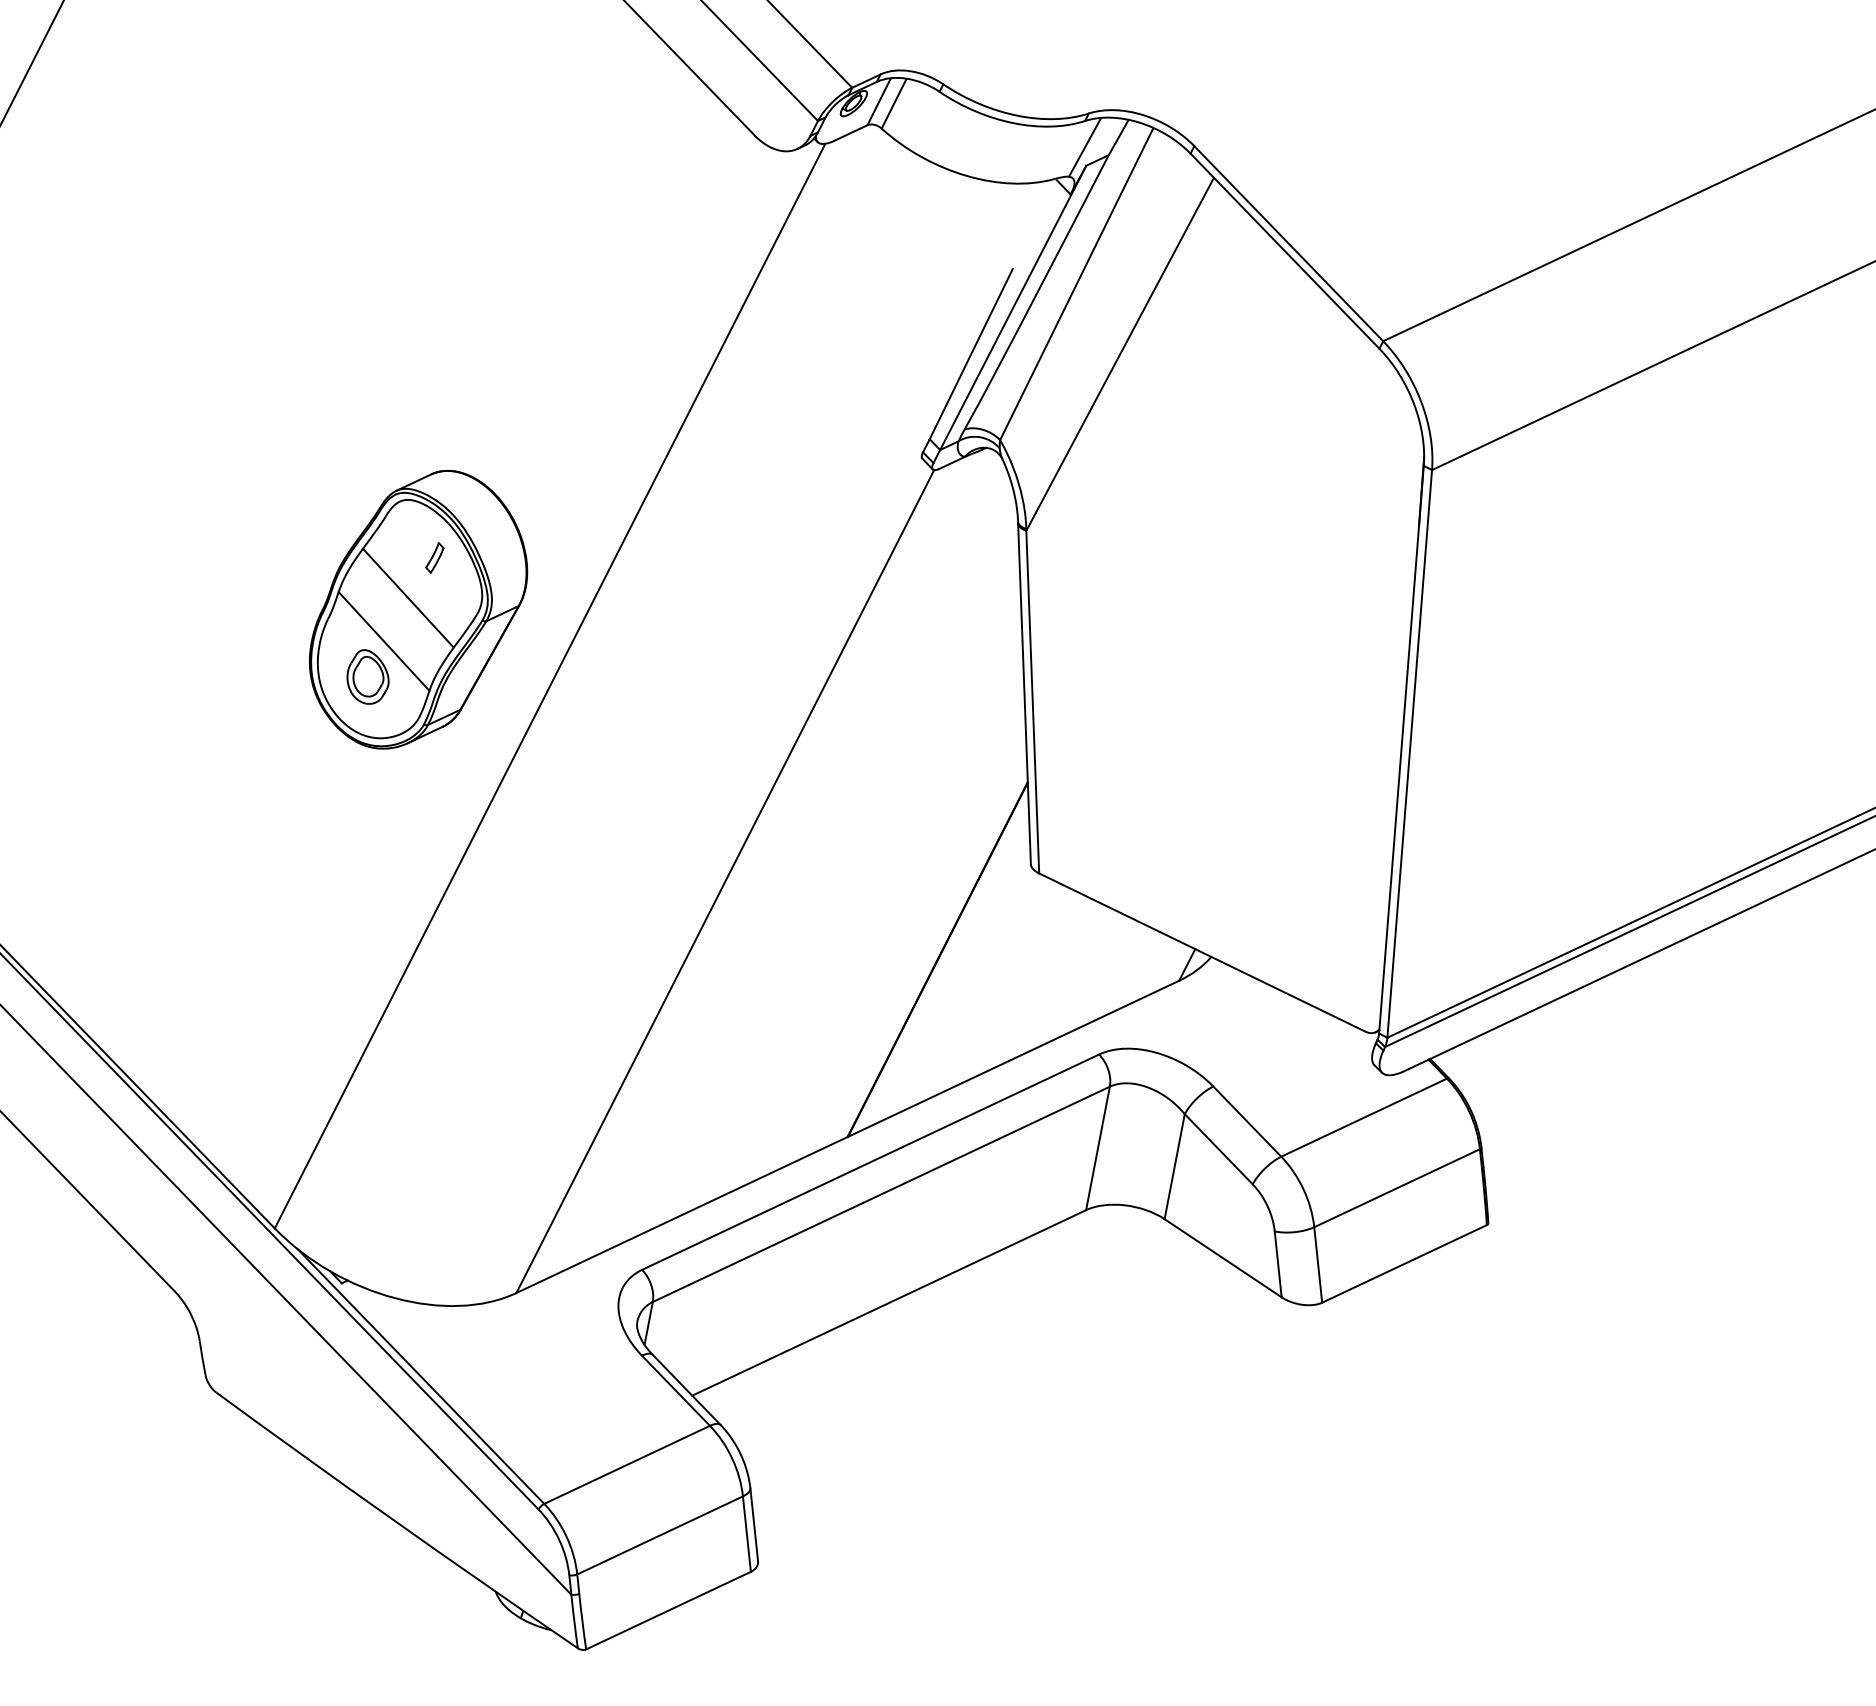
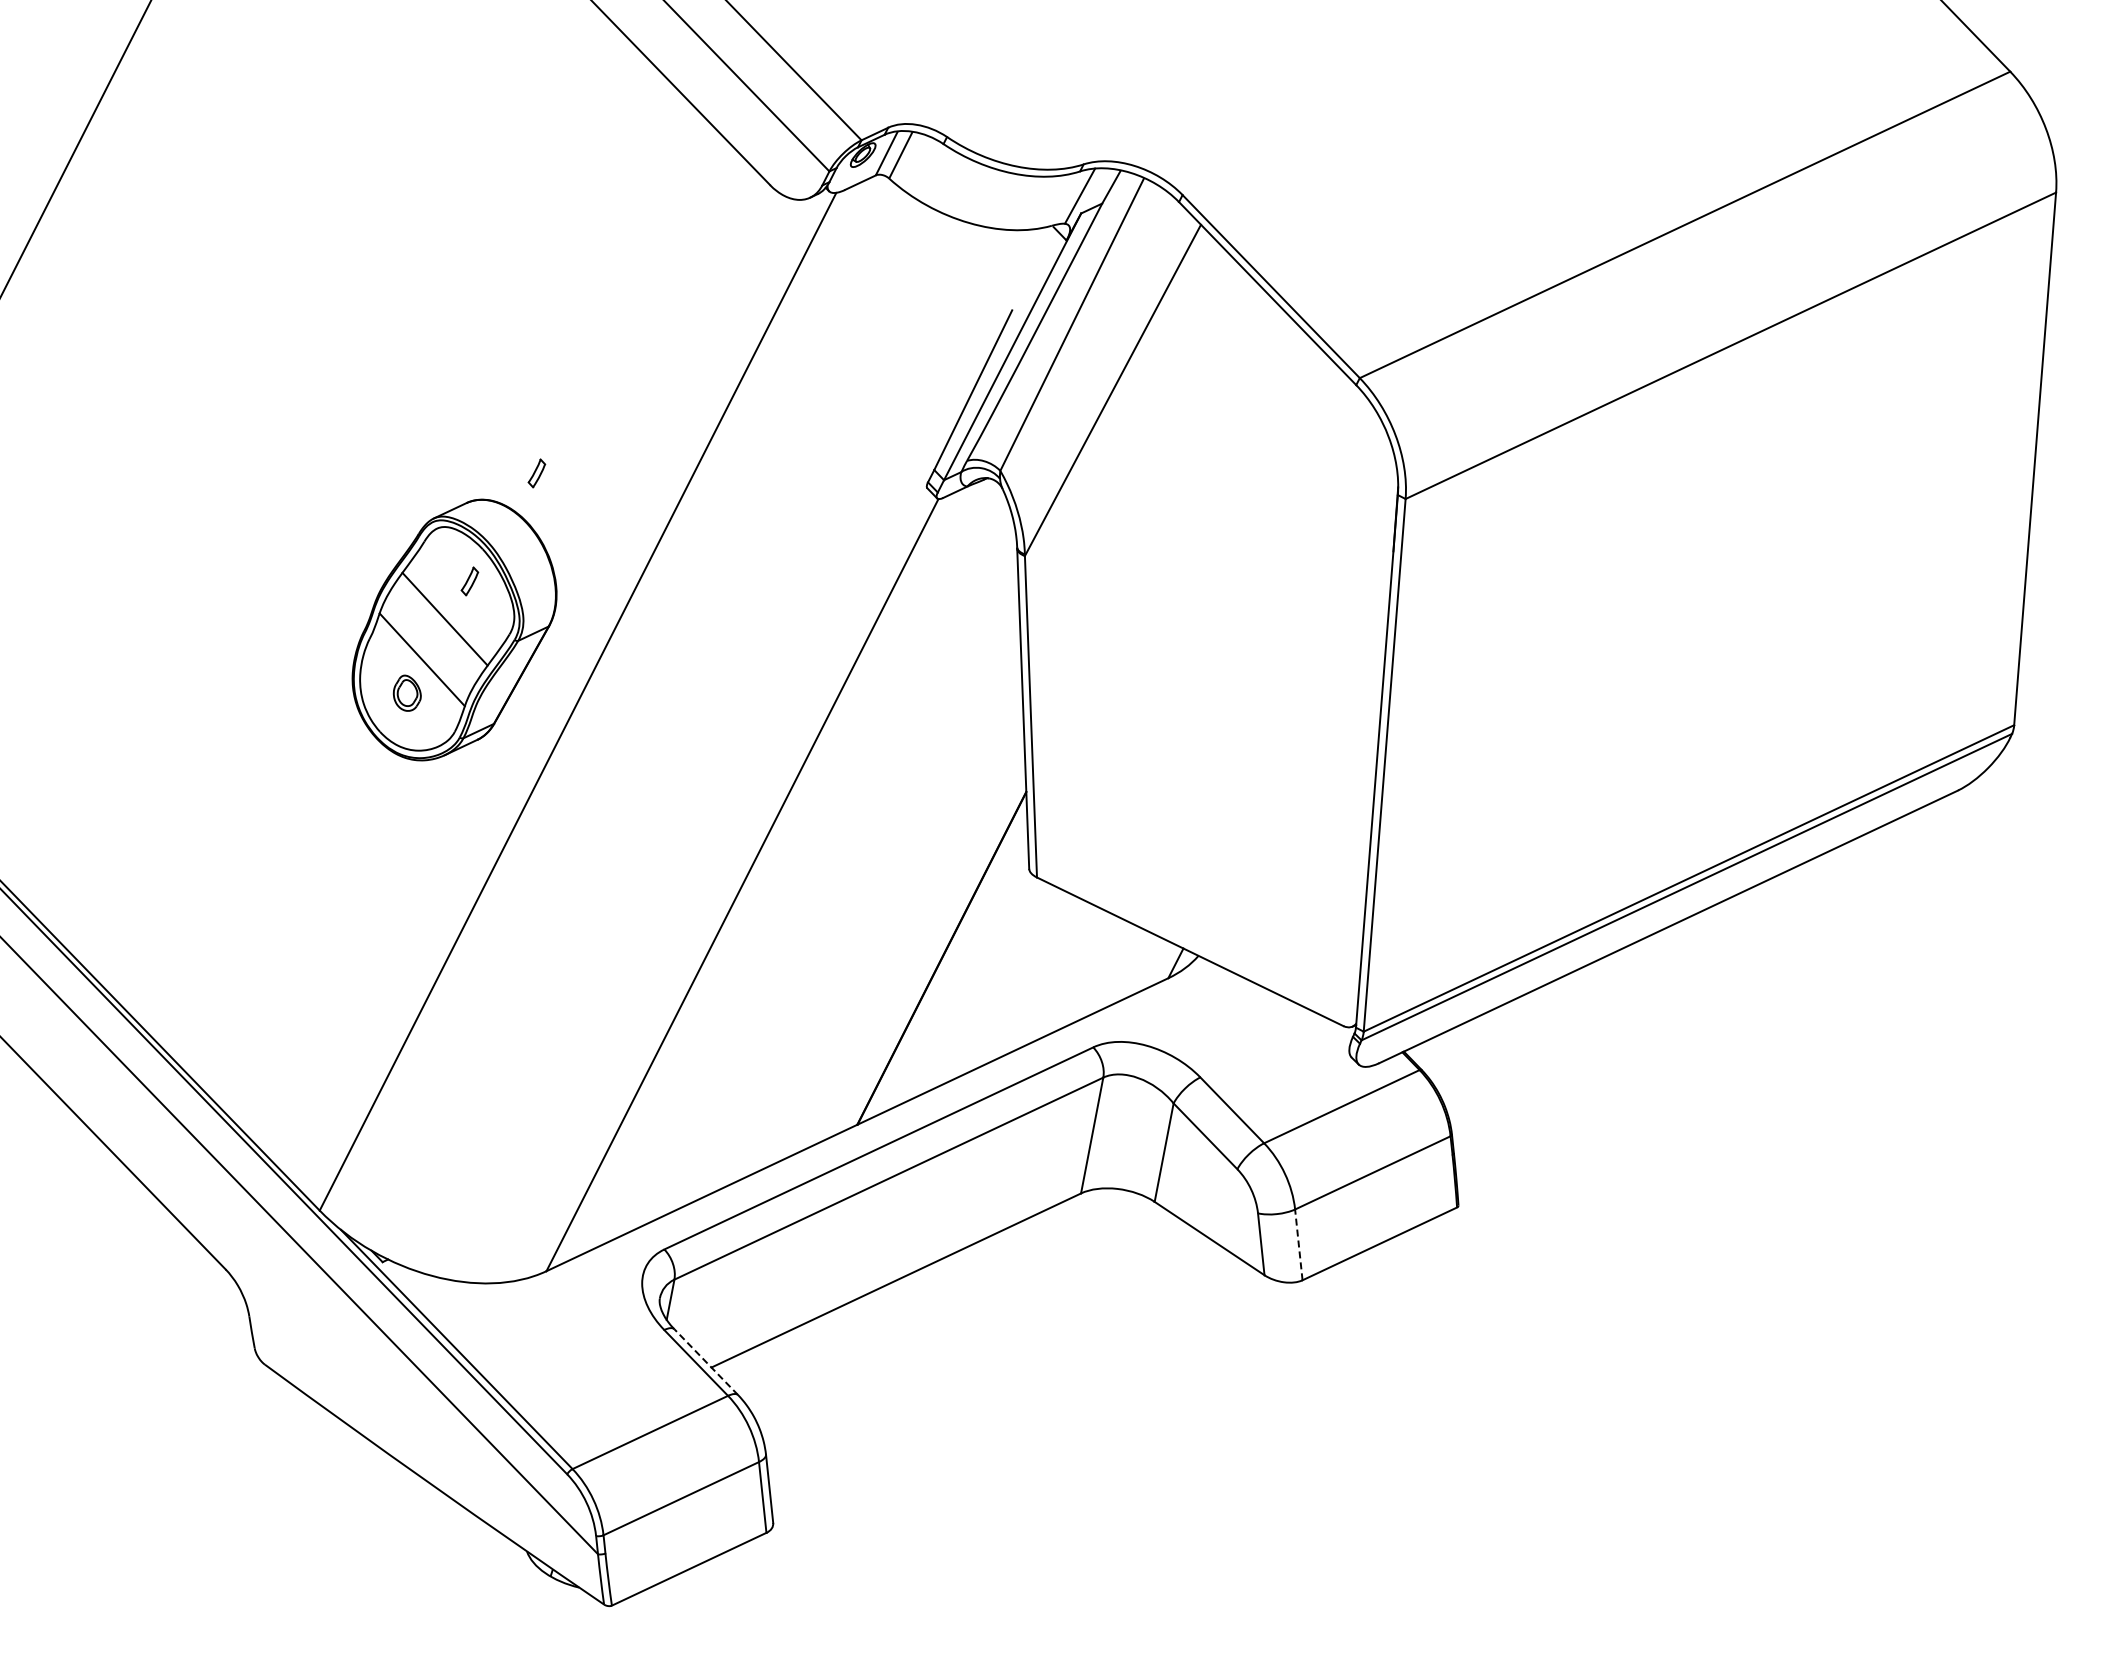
part: (505, 442) -> (536, 473), added
part: (368, 677) -> (407, 693), size x0.7
line: (1317, 1264) -> (1298, 1244), solid -> dashed
line: (686, 1390) -> (706, 1362), solid -> dashed

